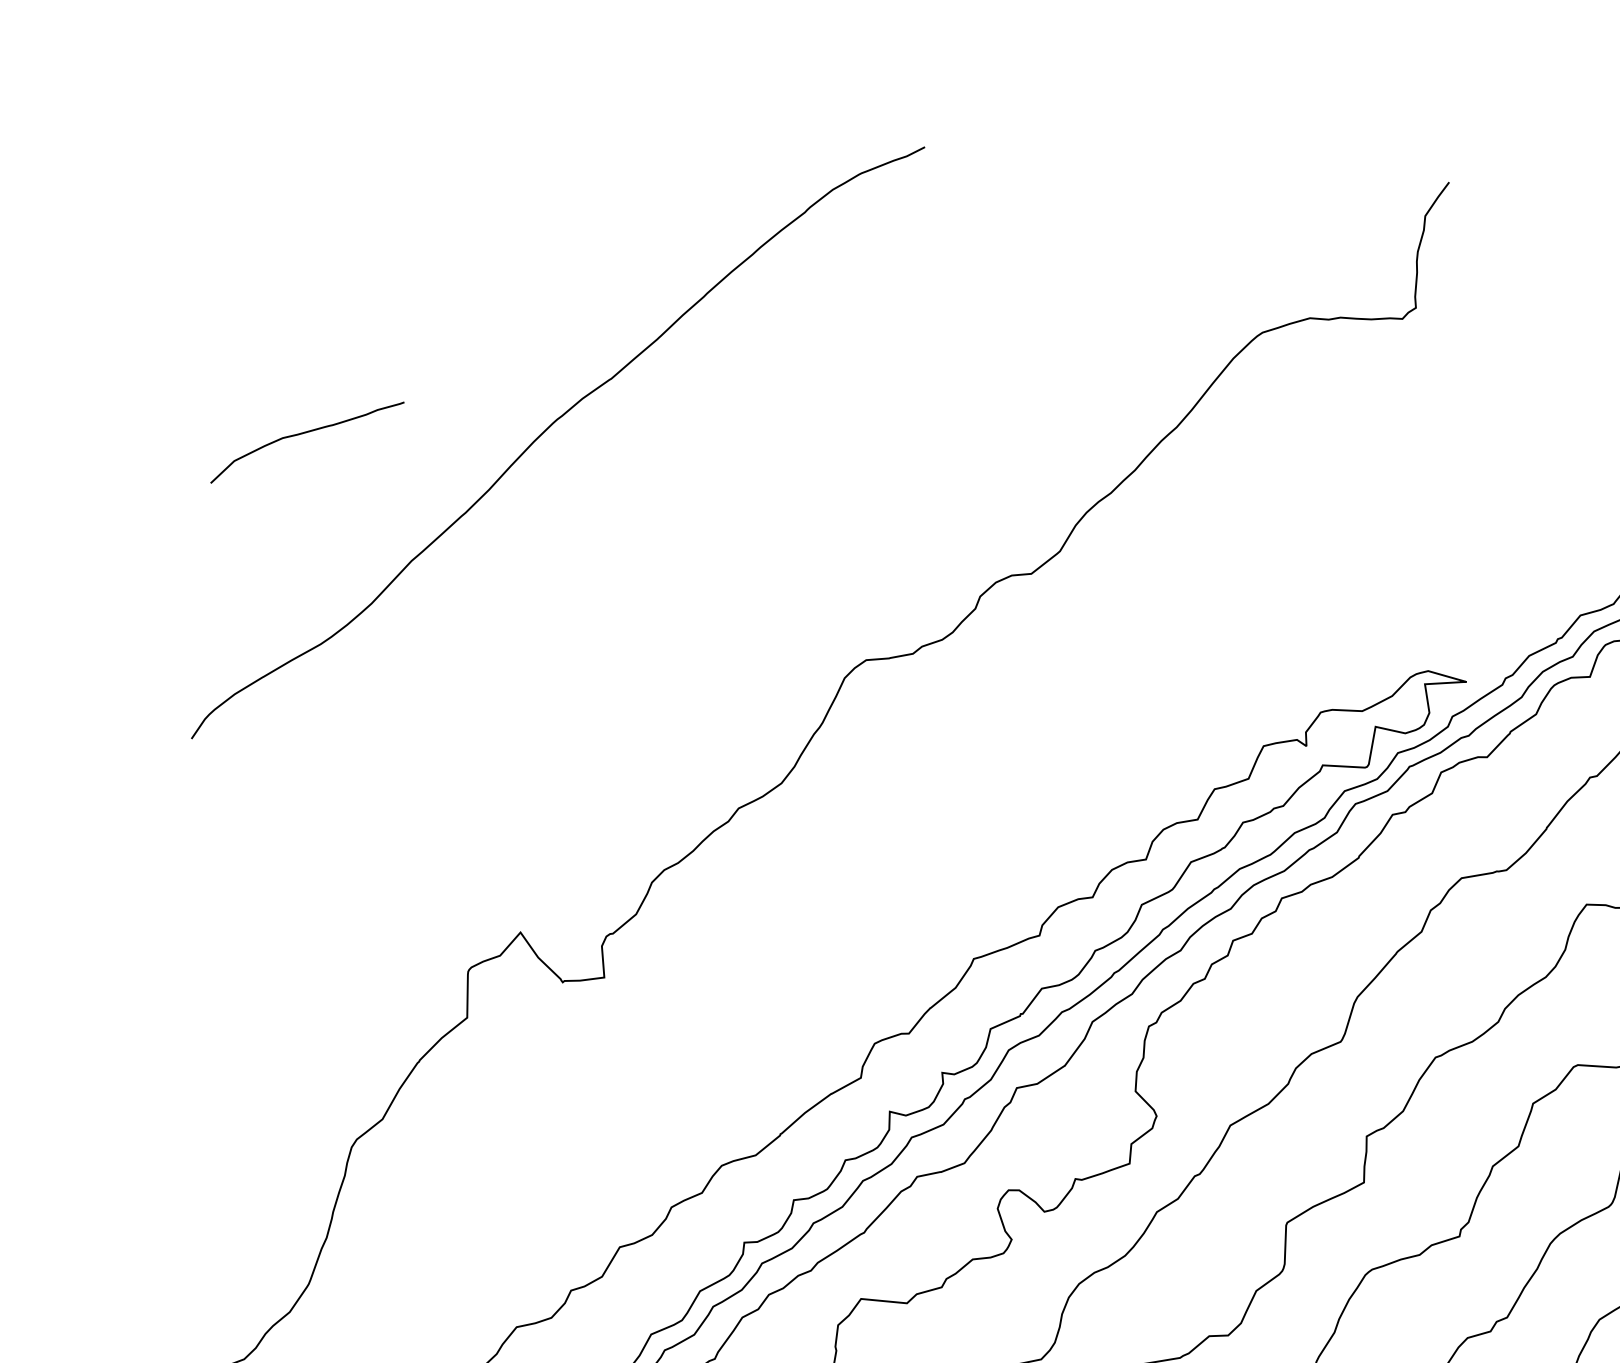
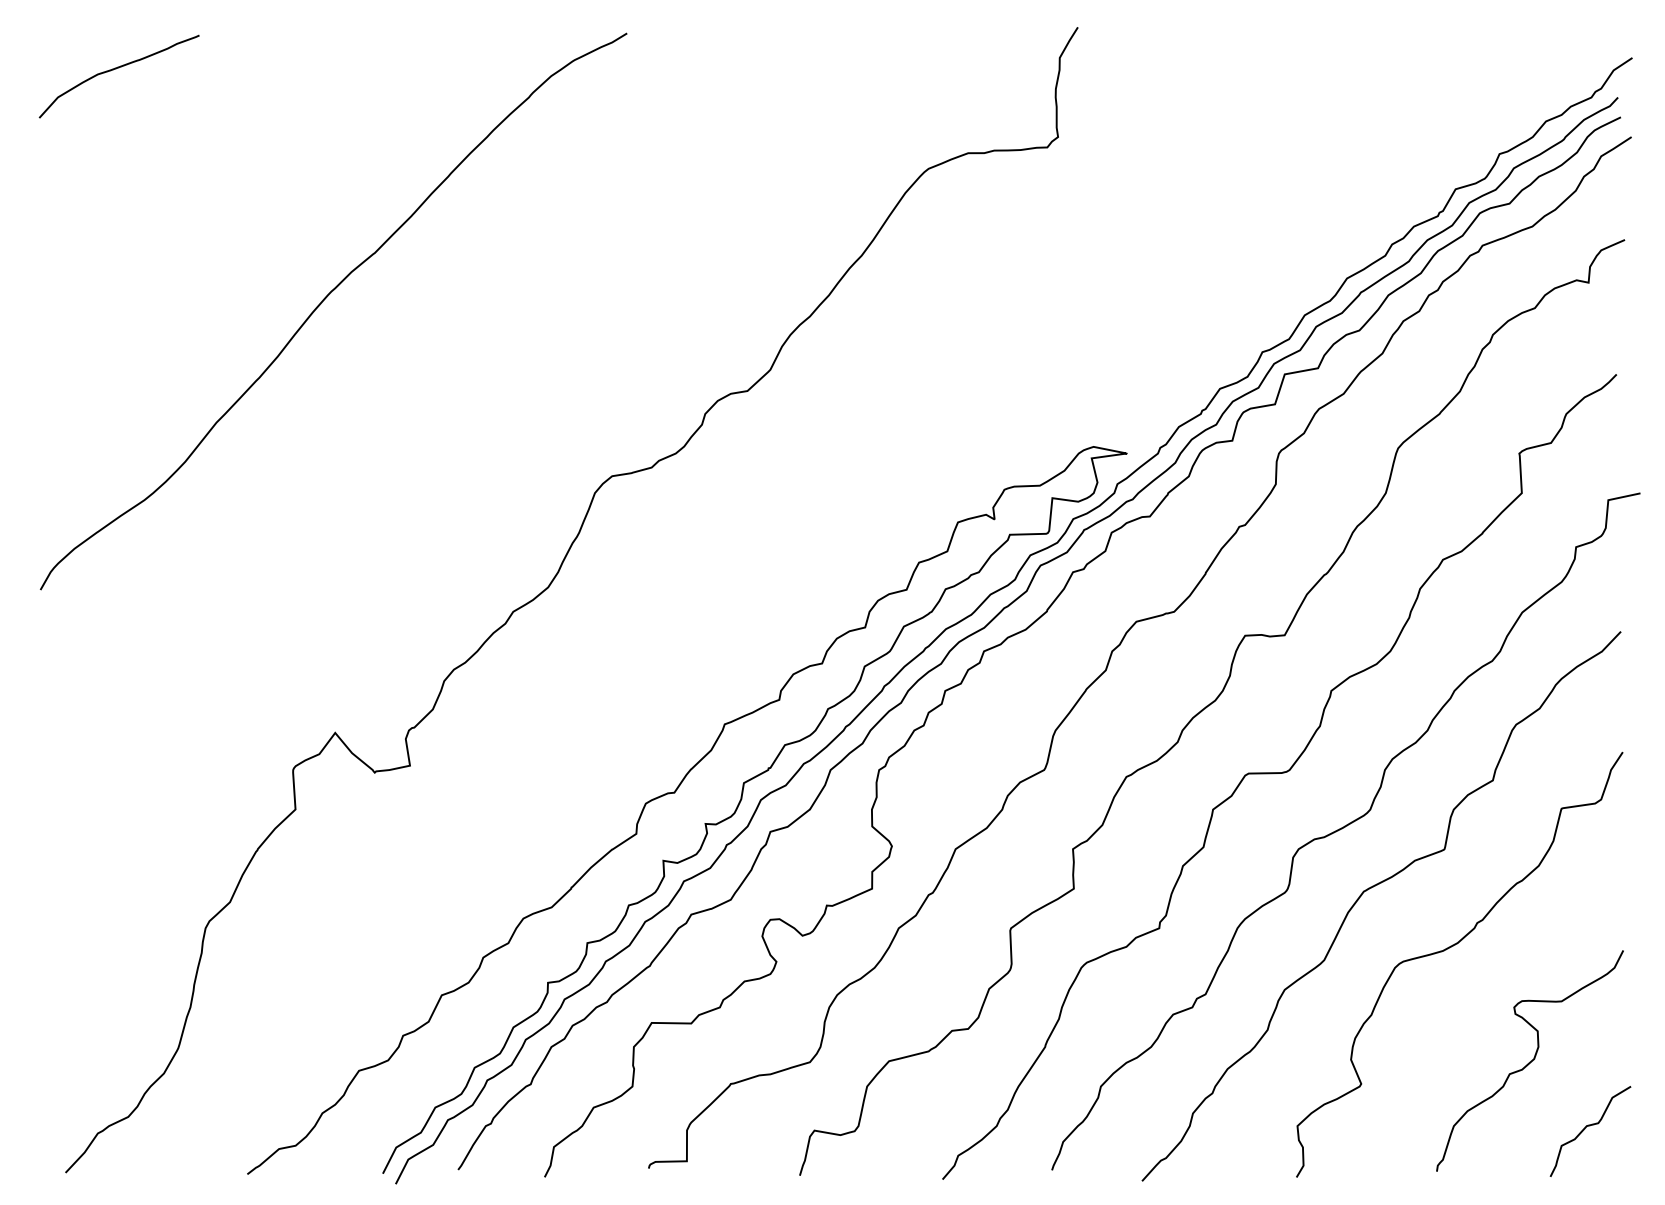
curve: (304, 434) -> (116, 69), moved

